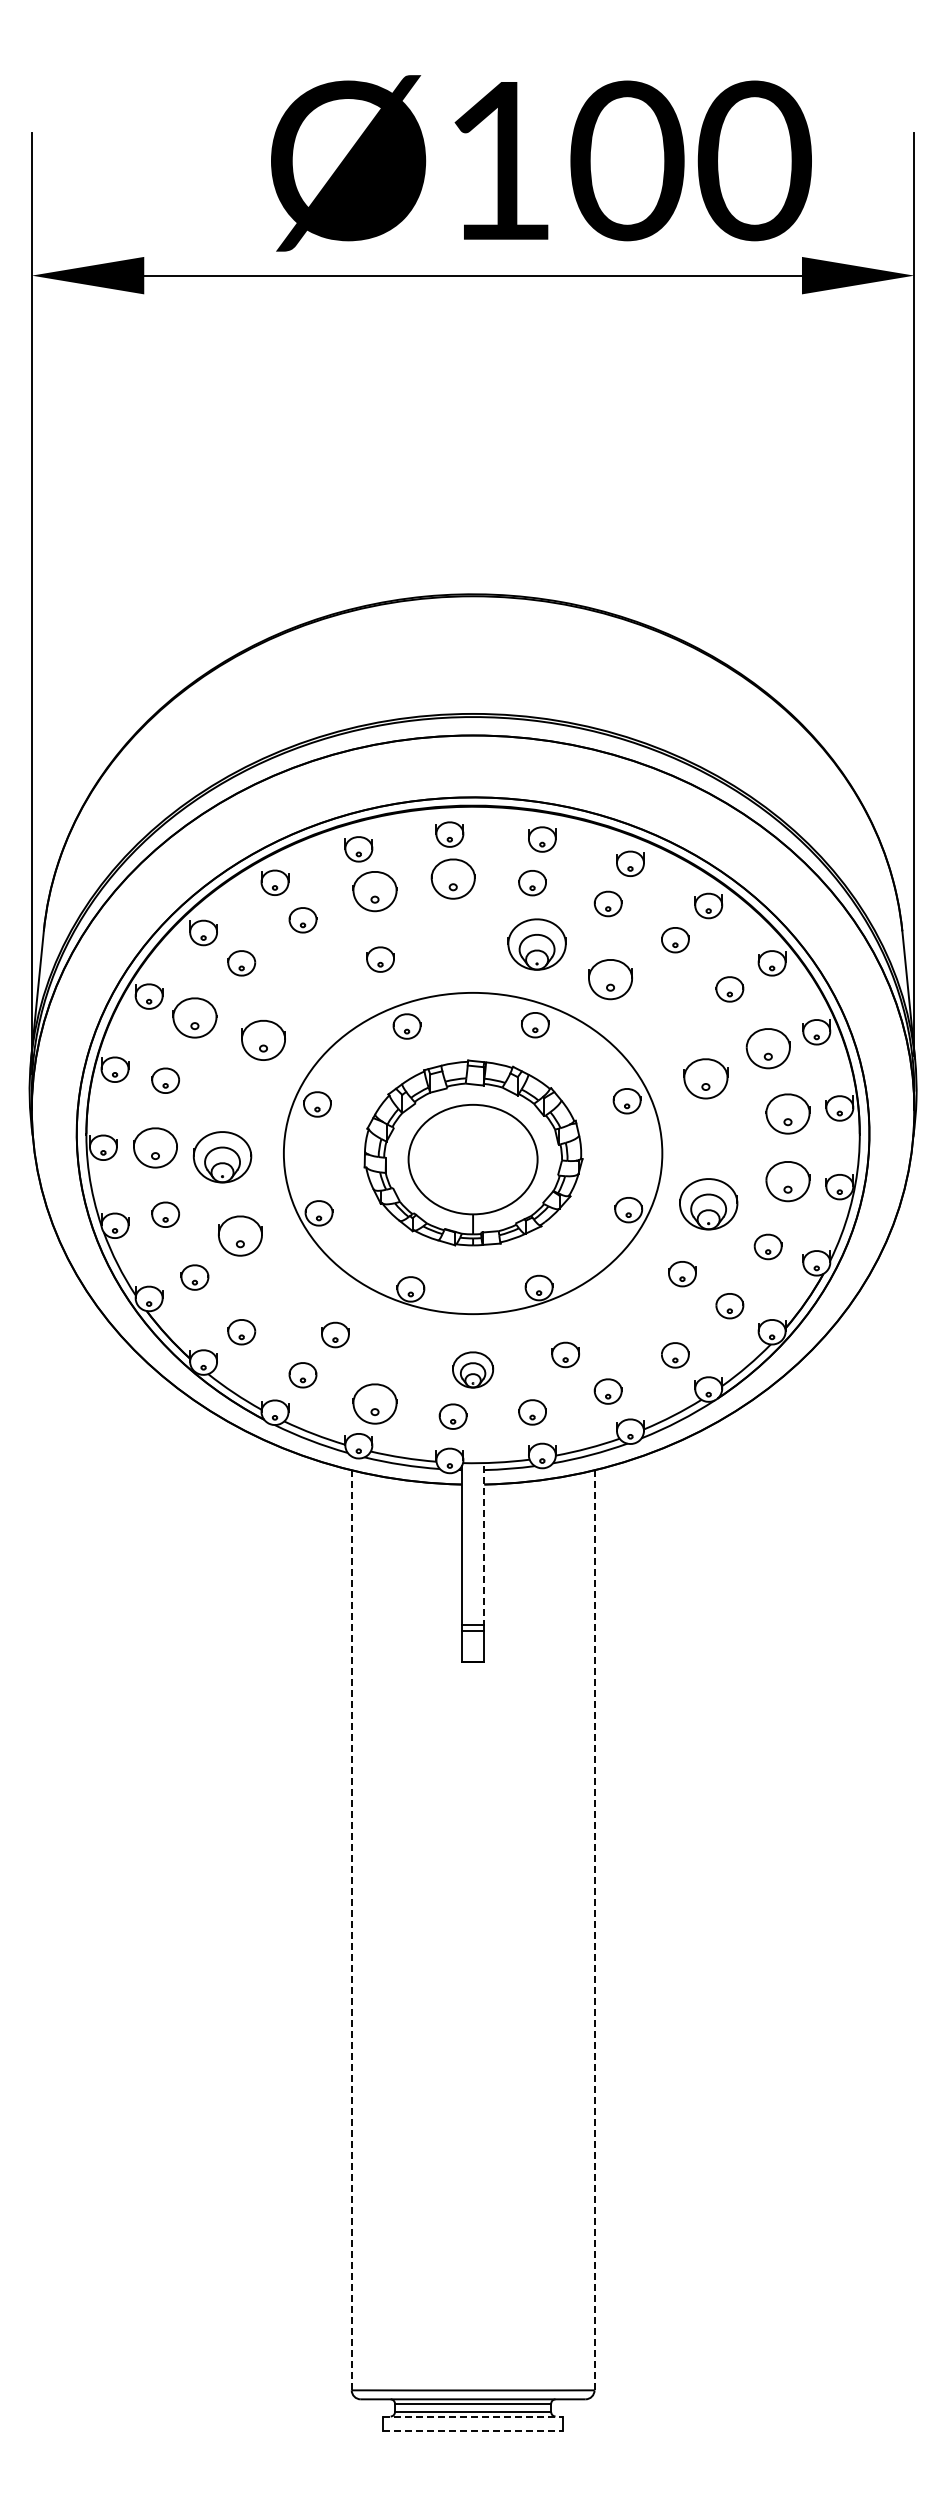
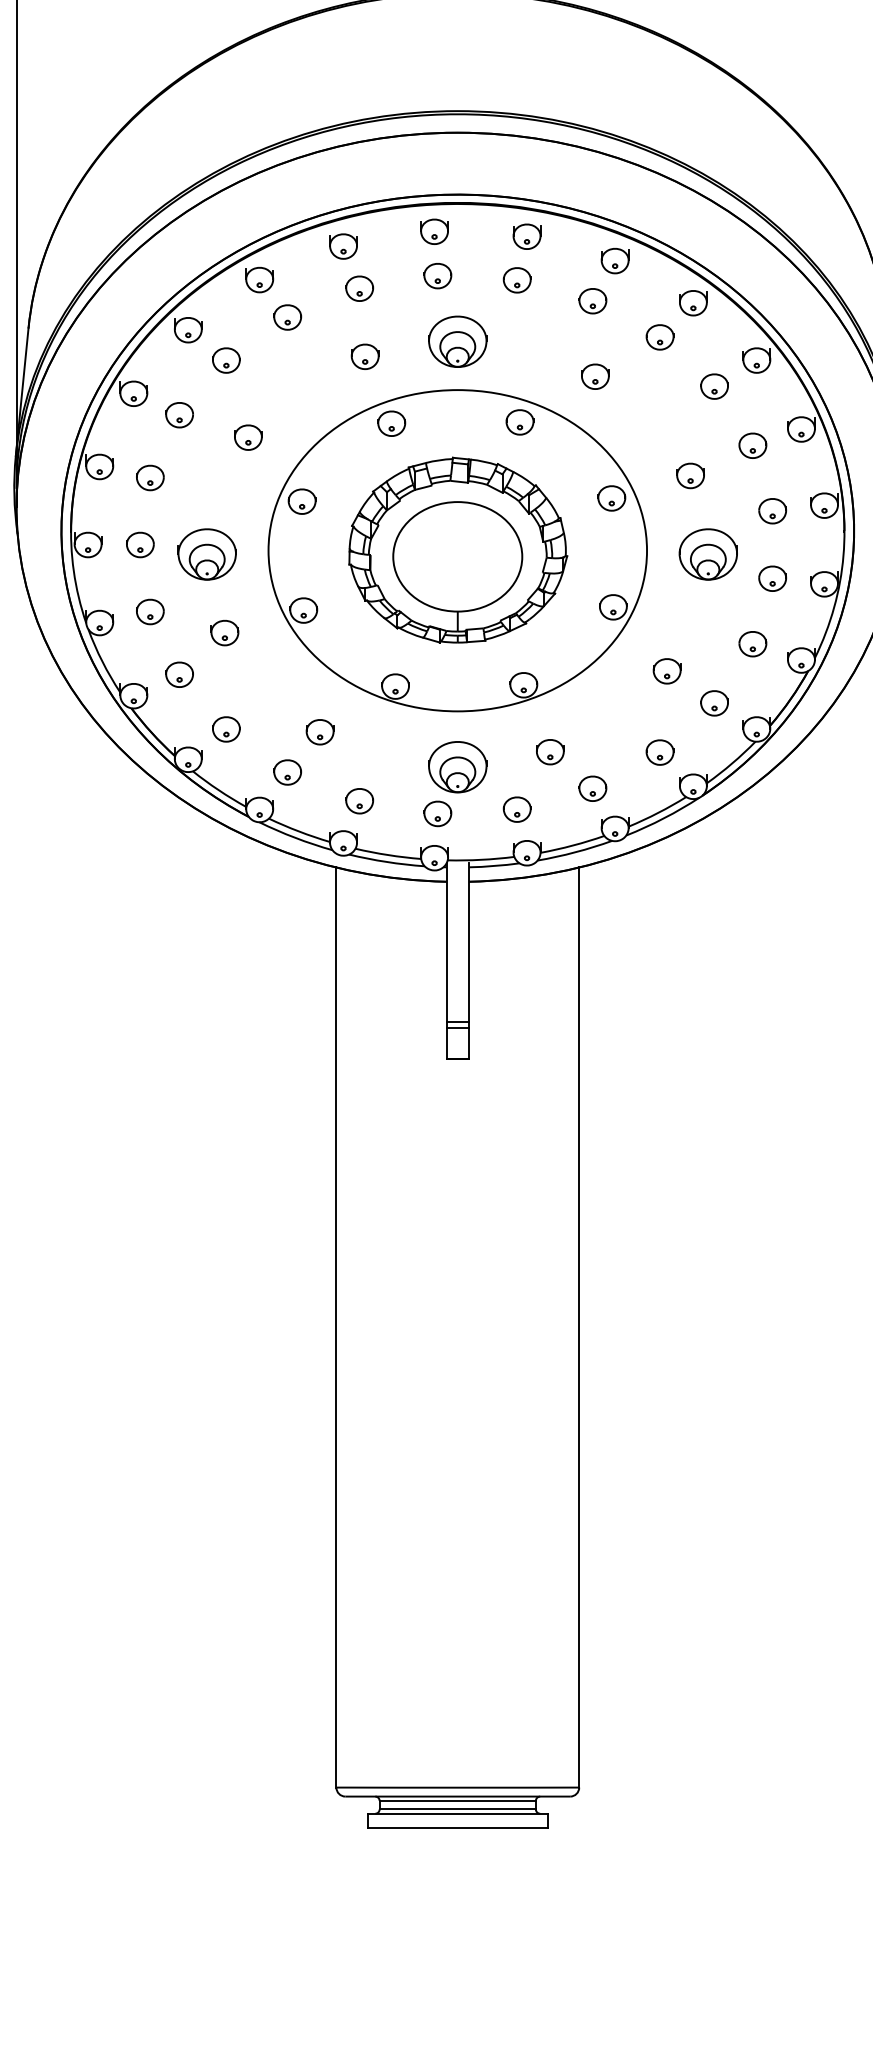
part: (452, 878) -> (437, 275), size x0.62
part: (374, 891) -> (359, 288), size x0.62
part: (536, 944) -> (457, 341), moved
part: (610, 979) -> (595, 376), size x0.62
part: (194, 1017) -> (179, 414), size x0.62
part: (263, 1040) -> (248, 437), size x0.62
part: (767, 1048) -> (752, 445), size x0.62
part: (705, 1078) -> (690, 475), size x0.62
part: (787, 1113) -> (772, 510), size x0.62
part: (155, 1147) -> (140, 544), size x0.62
part: (787, 1181) -> (772, 578), size x0.62
part: (708, 1204) -> (708, 554), moved
part: (239, 1235) -> (224, 632), size x0.62
part: (472, 1369) -> (457, 766), size x1.43
part: (374, 1403) -> (359, 800), size x0.62
line: (484, 1545) -> (469, 942), dashed -> solid
line: (594, 1929) -> (579, 1326), dashed -> solid
line: (351, 1930) -> (336, 1327), dashed -> solid
line: (473, 2416) -> (458, 1813), dashed -> solid
line: (473, 2430) -> (458, 1827), dashed -> solid

